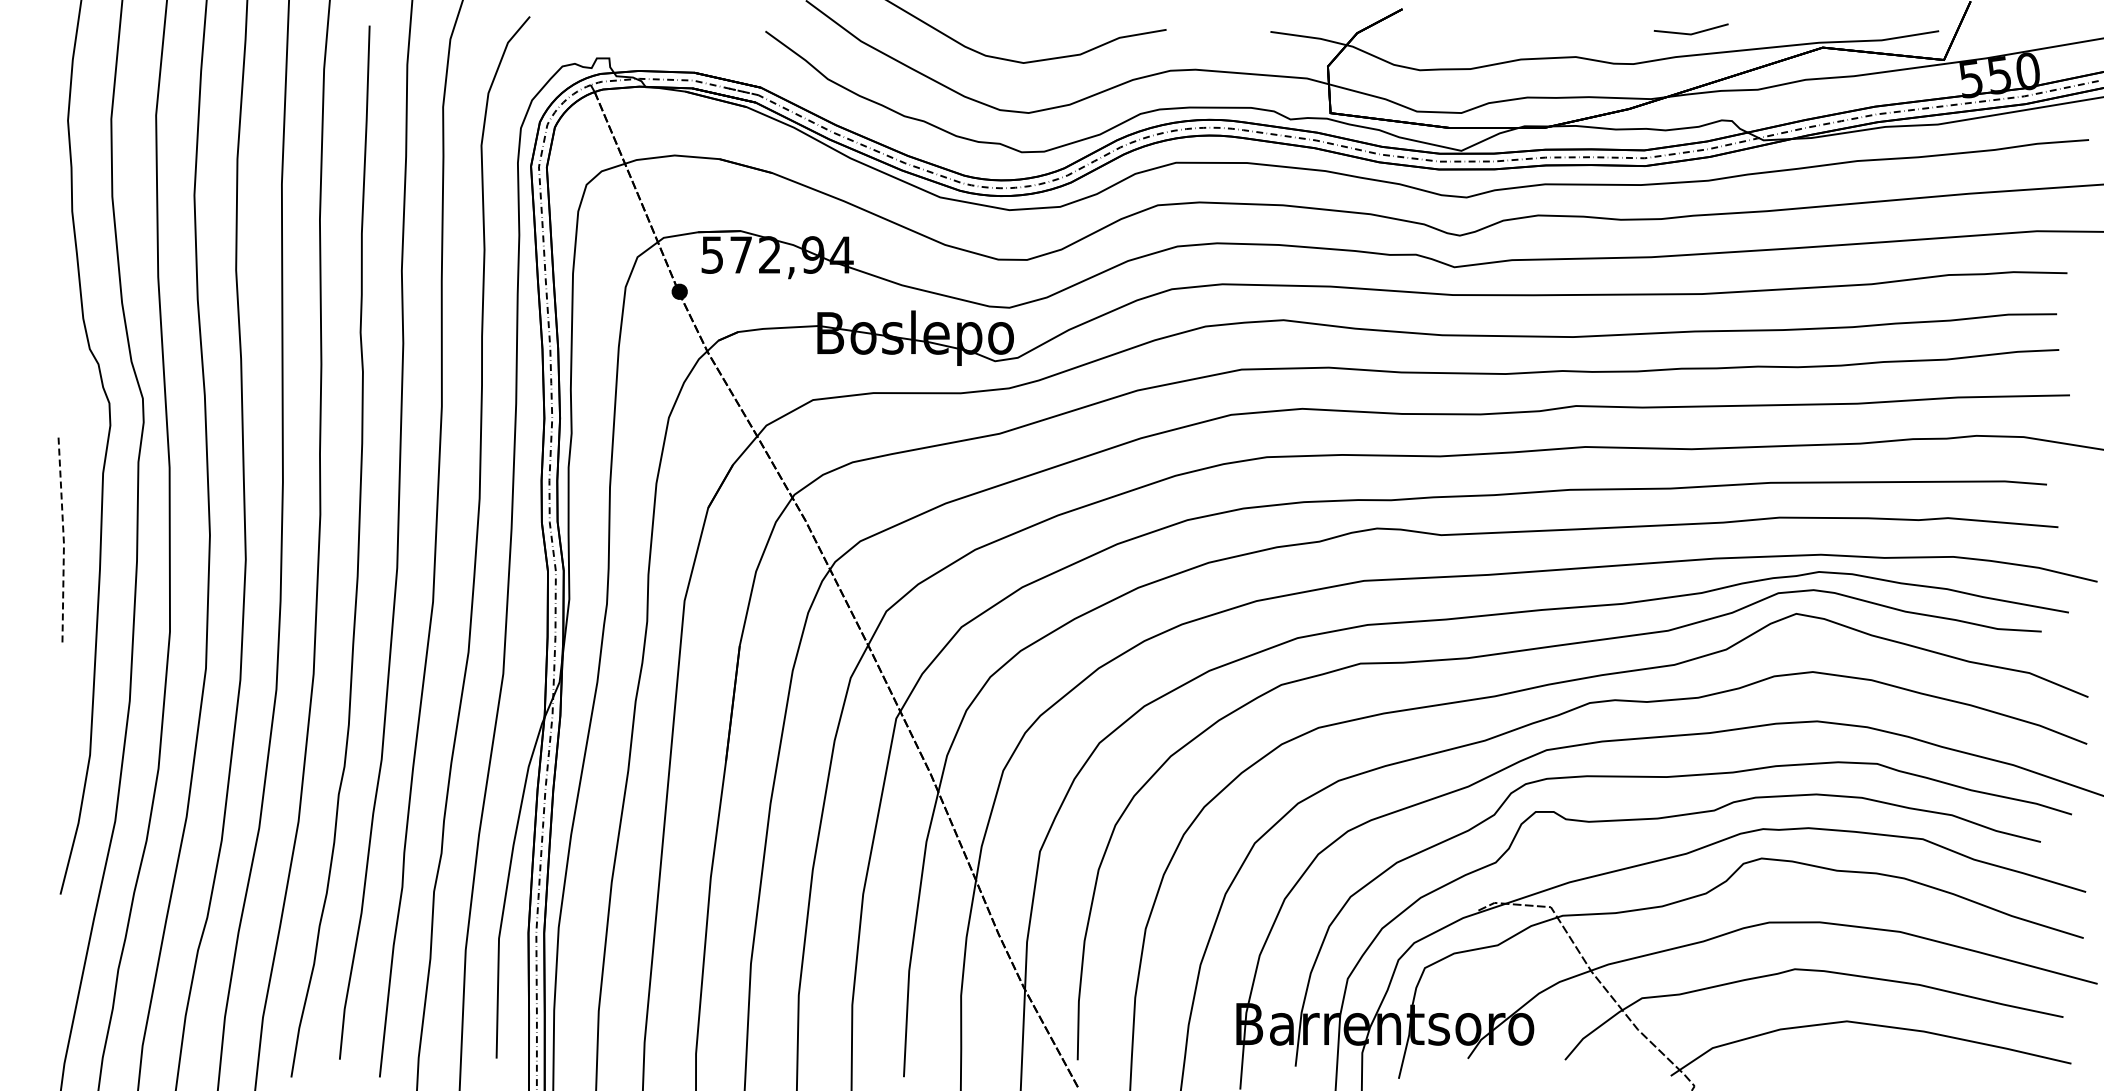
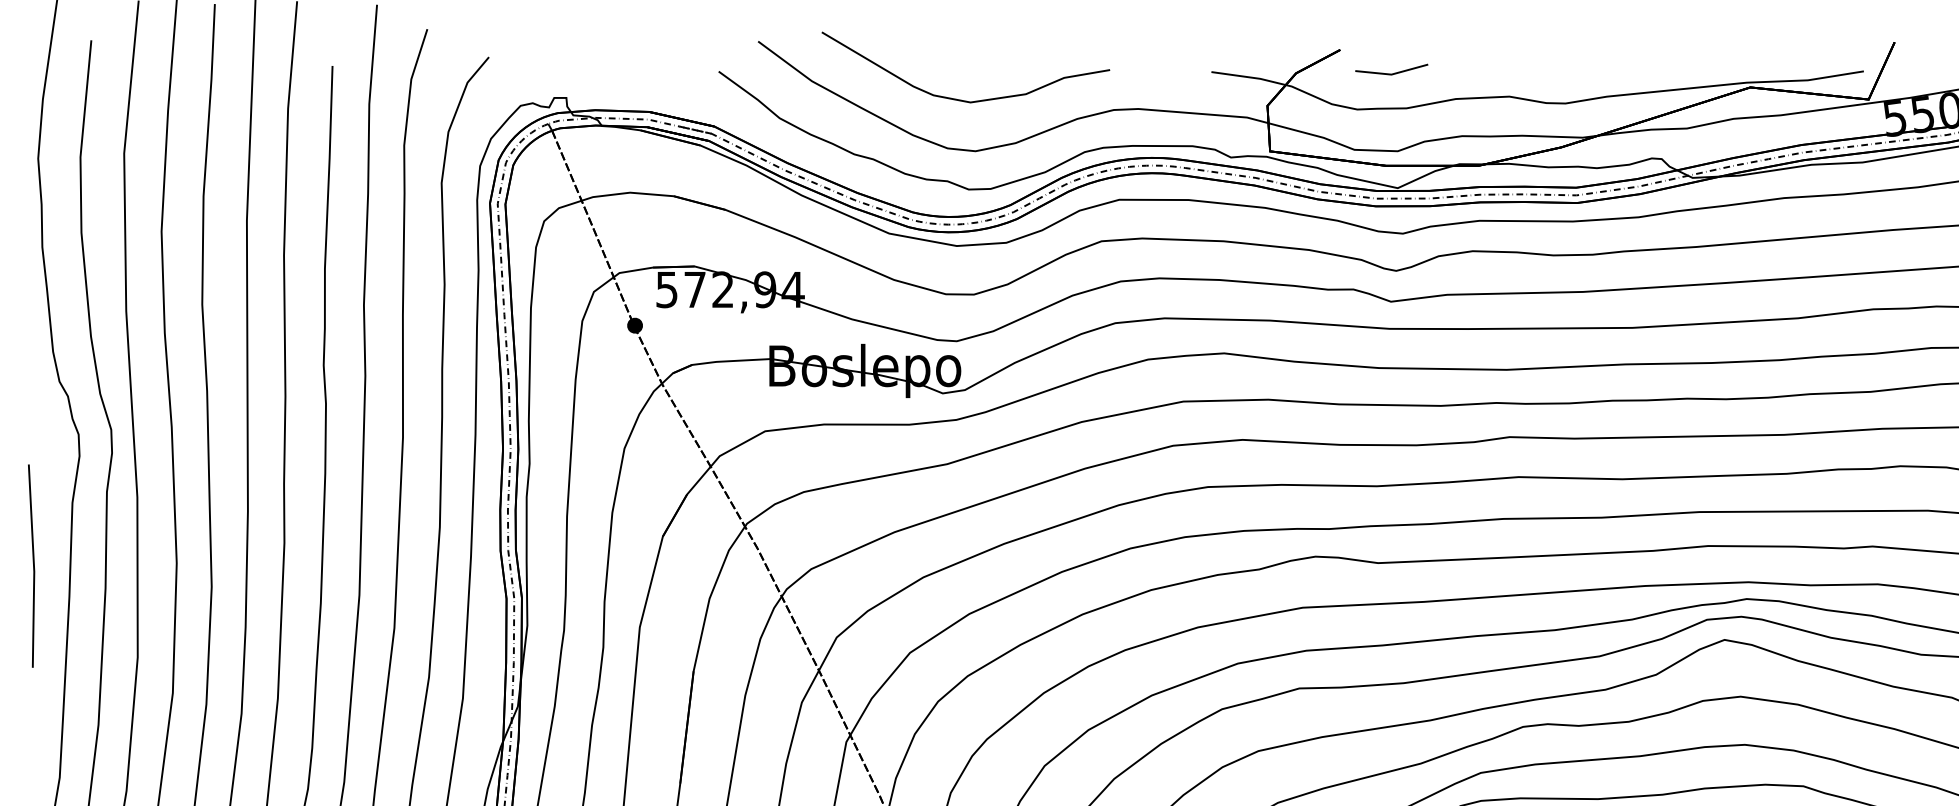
line: (1690, 33) -> (1391, 73), moved
line: (63, 538) -> (33, 566), dashed -> solid

